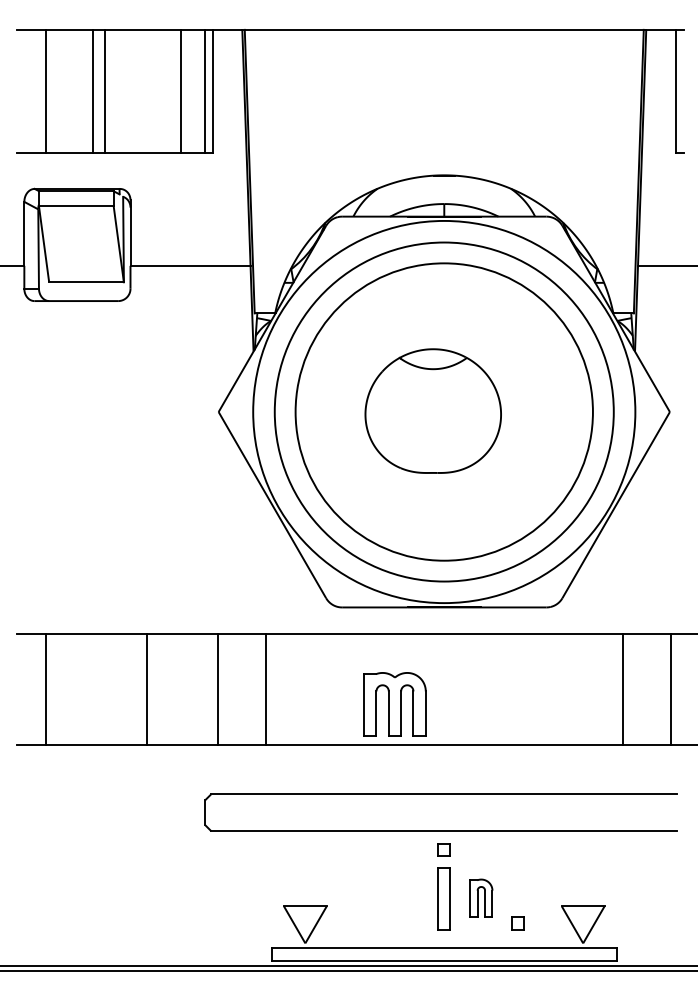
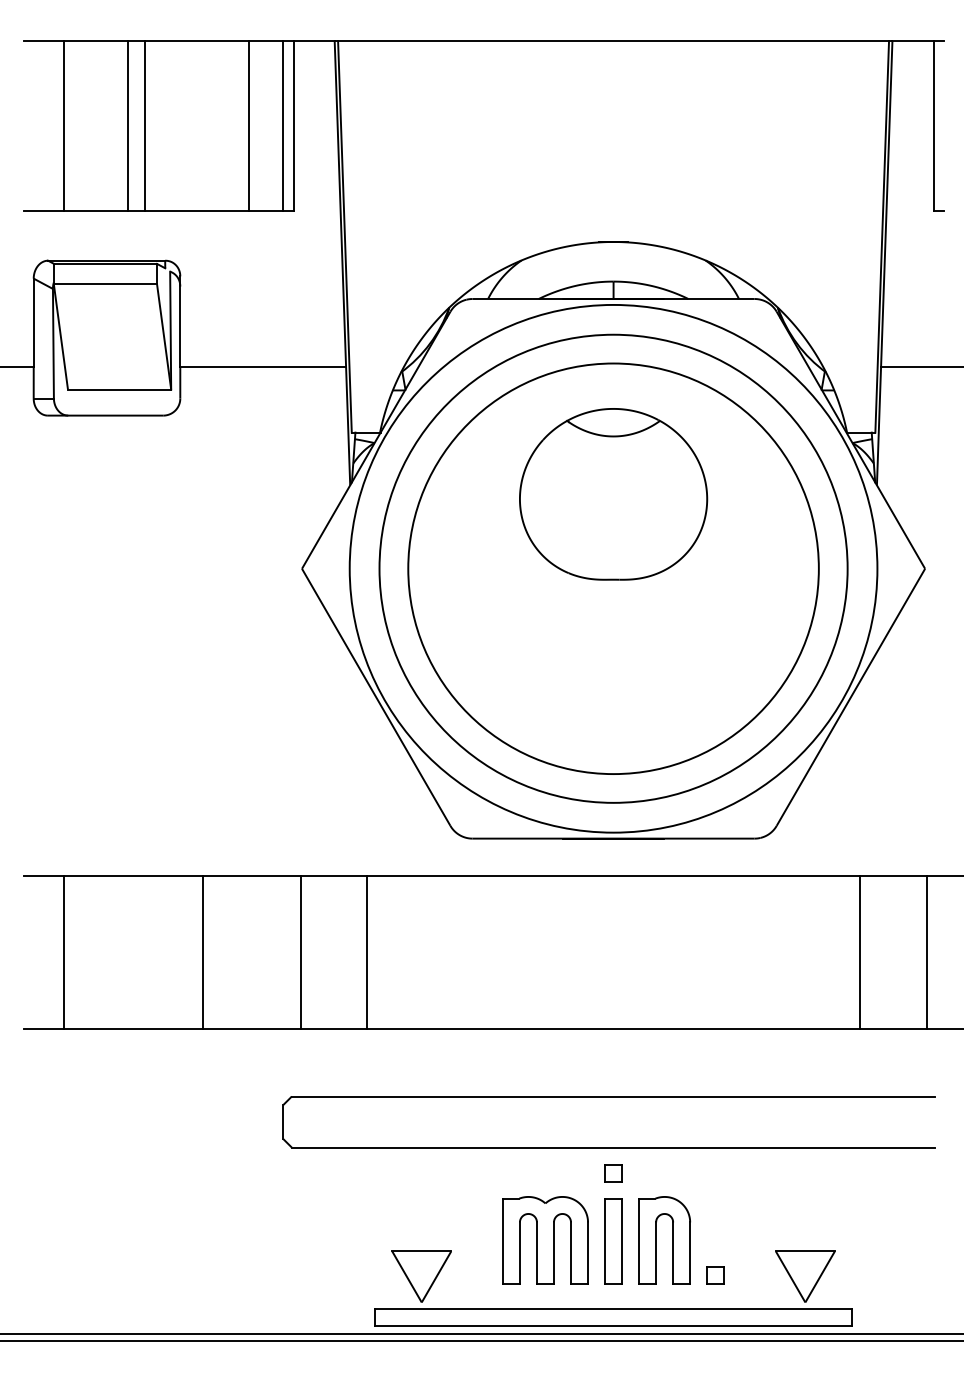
part: (432, 410) -> (612, 493), moved
part: (394, 704) -> (544, 1240), moved
part: (481, 898) -> (664, 1240), size x1.67

